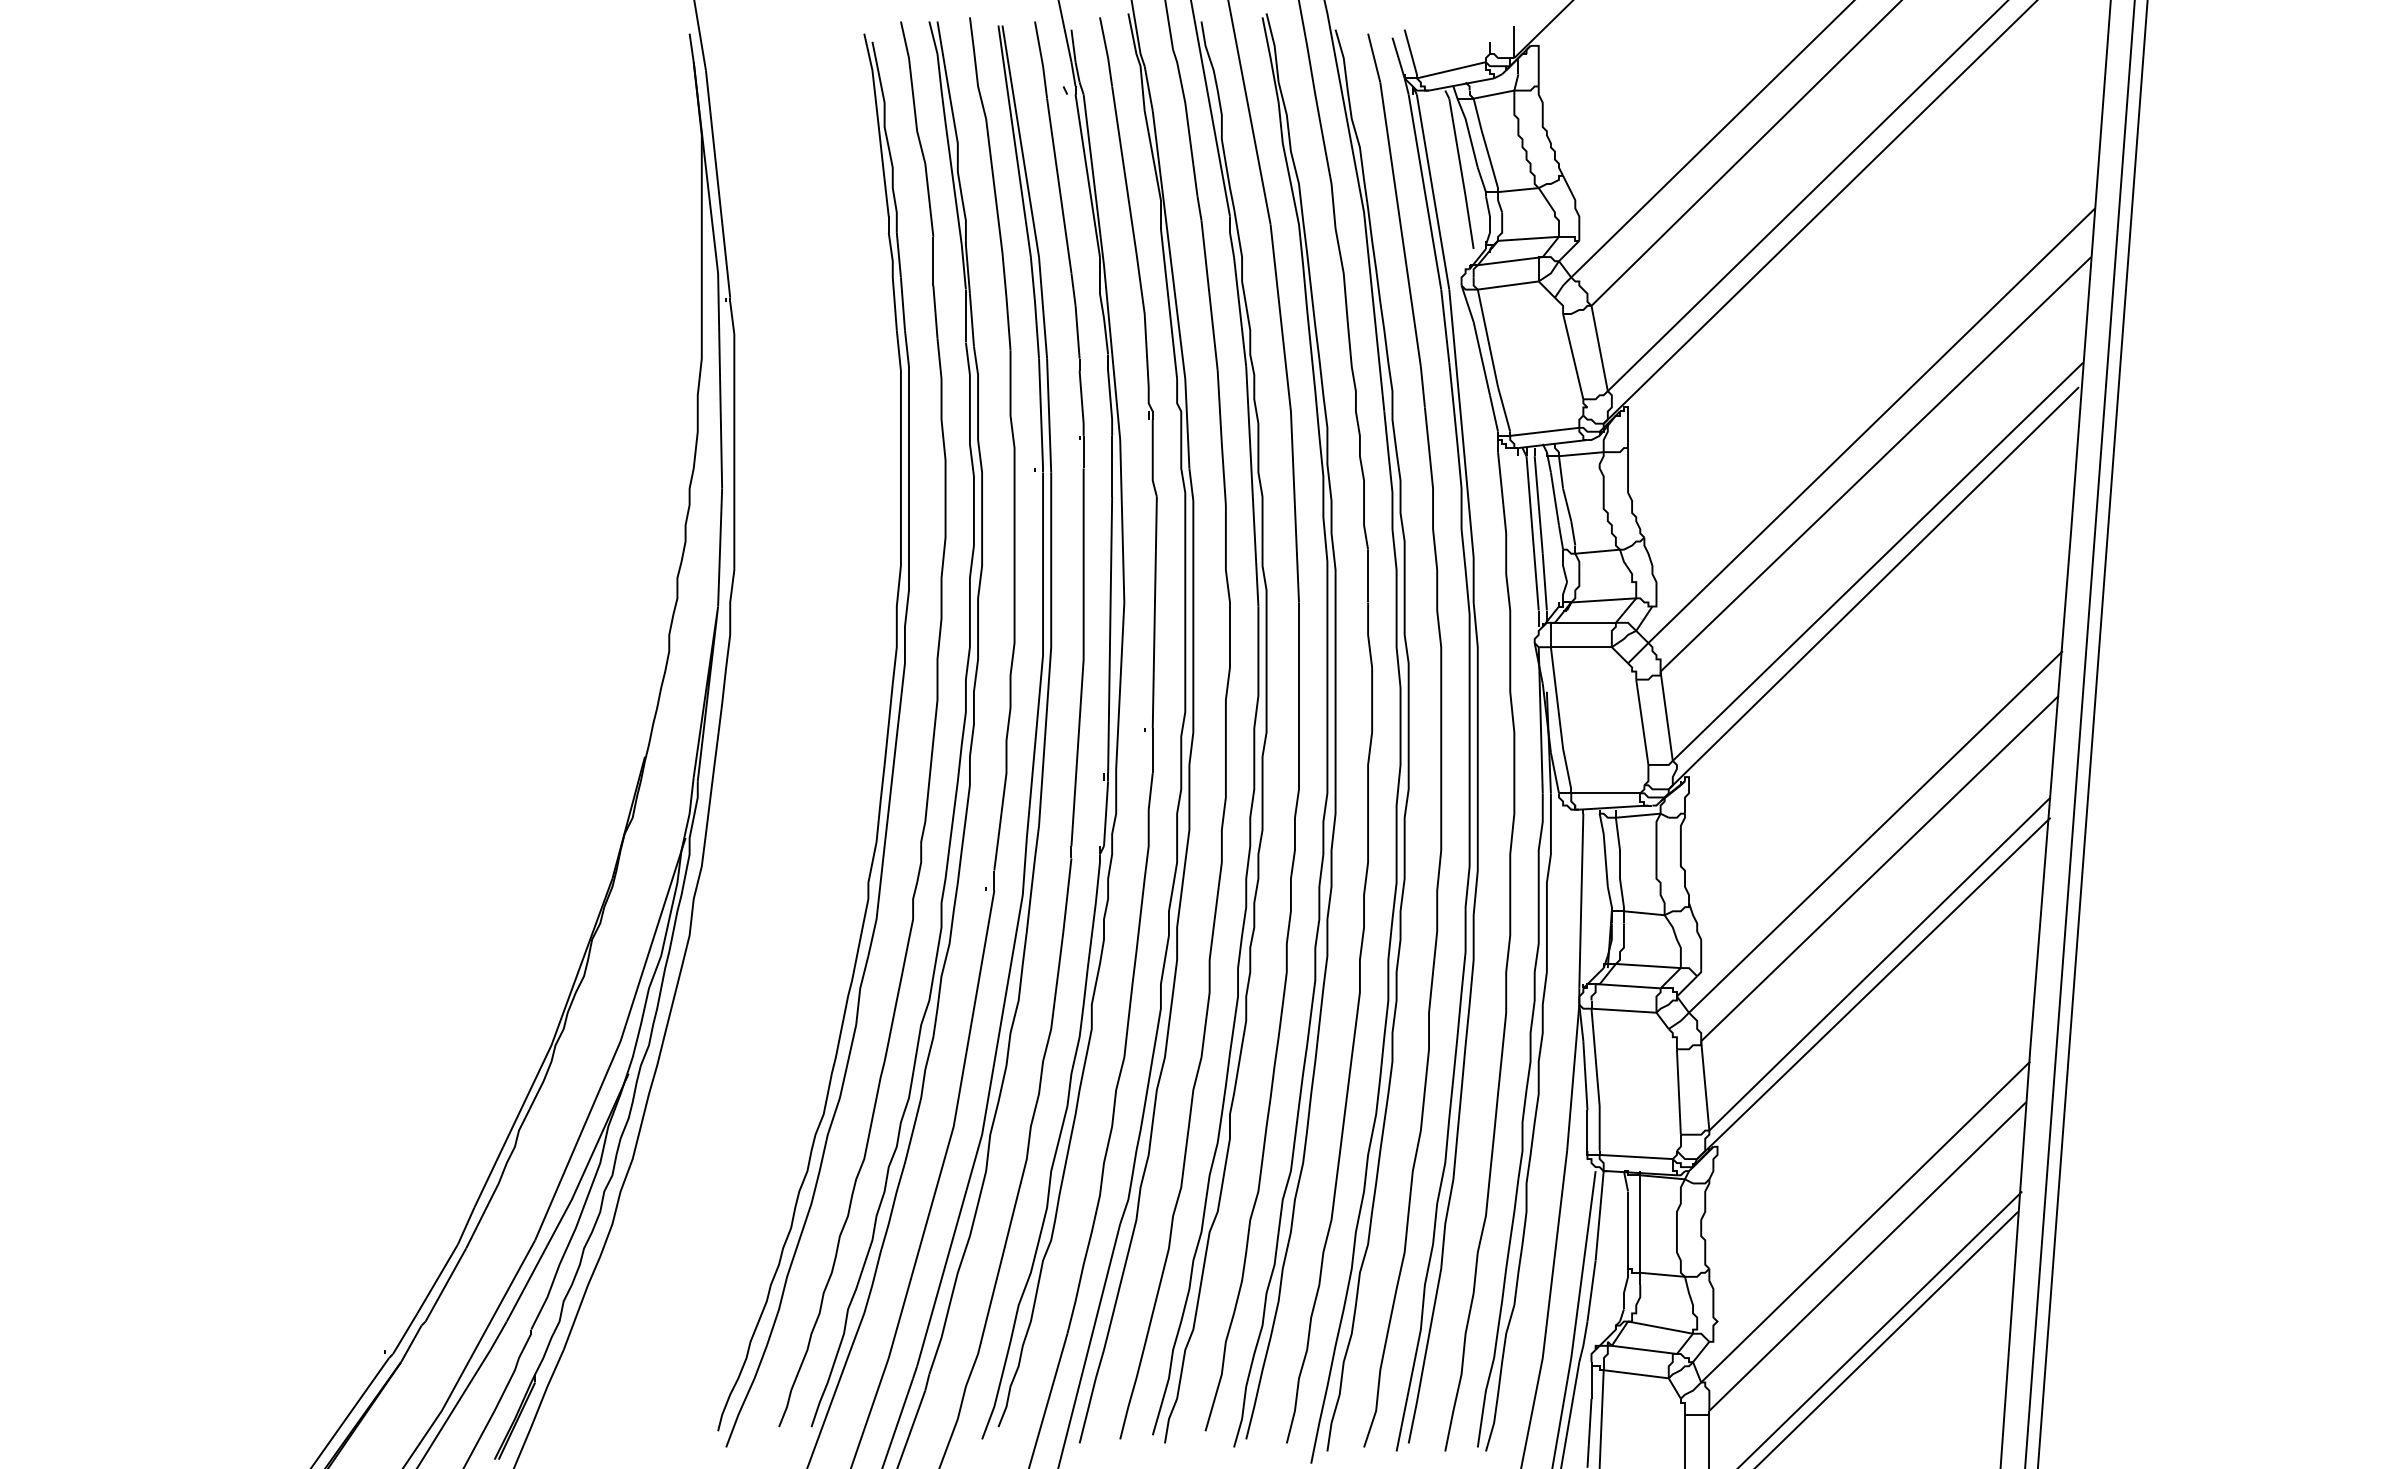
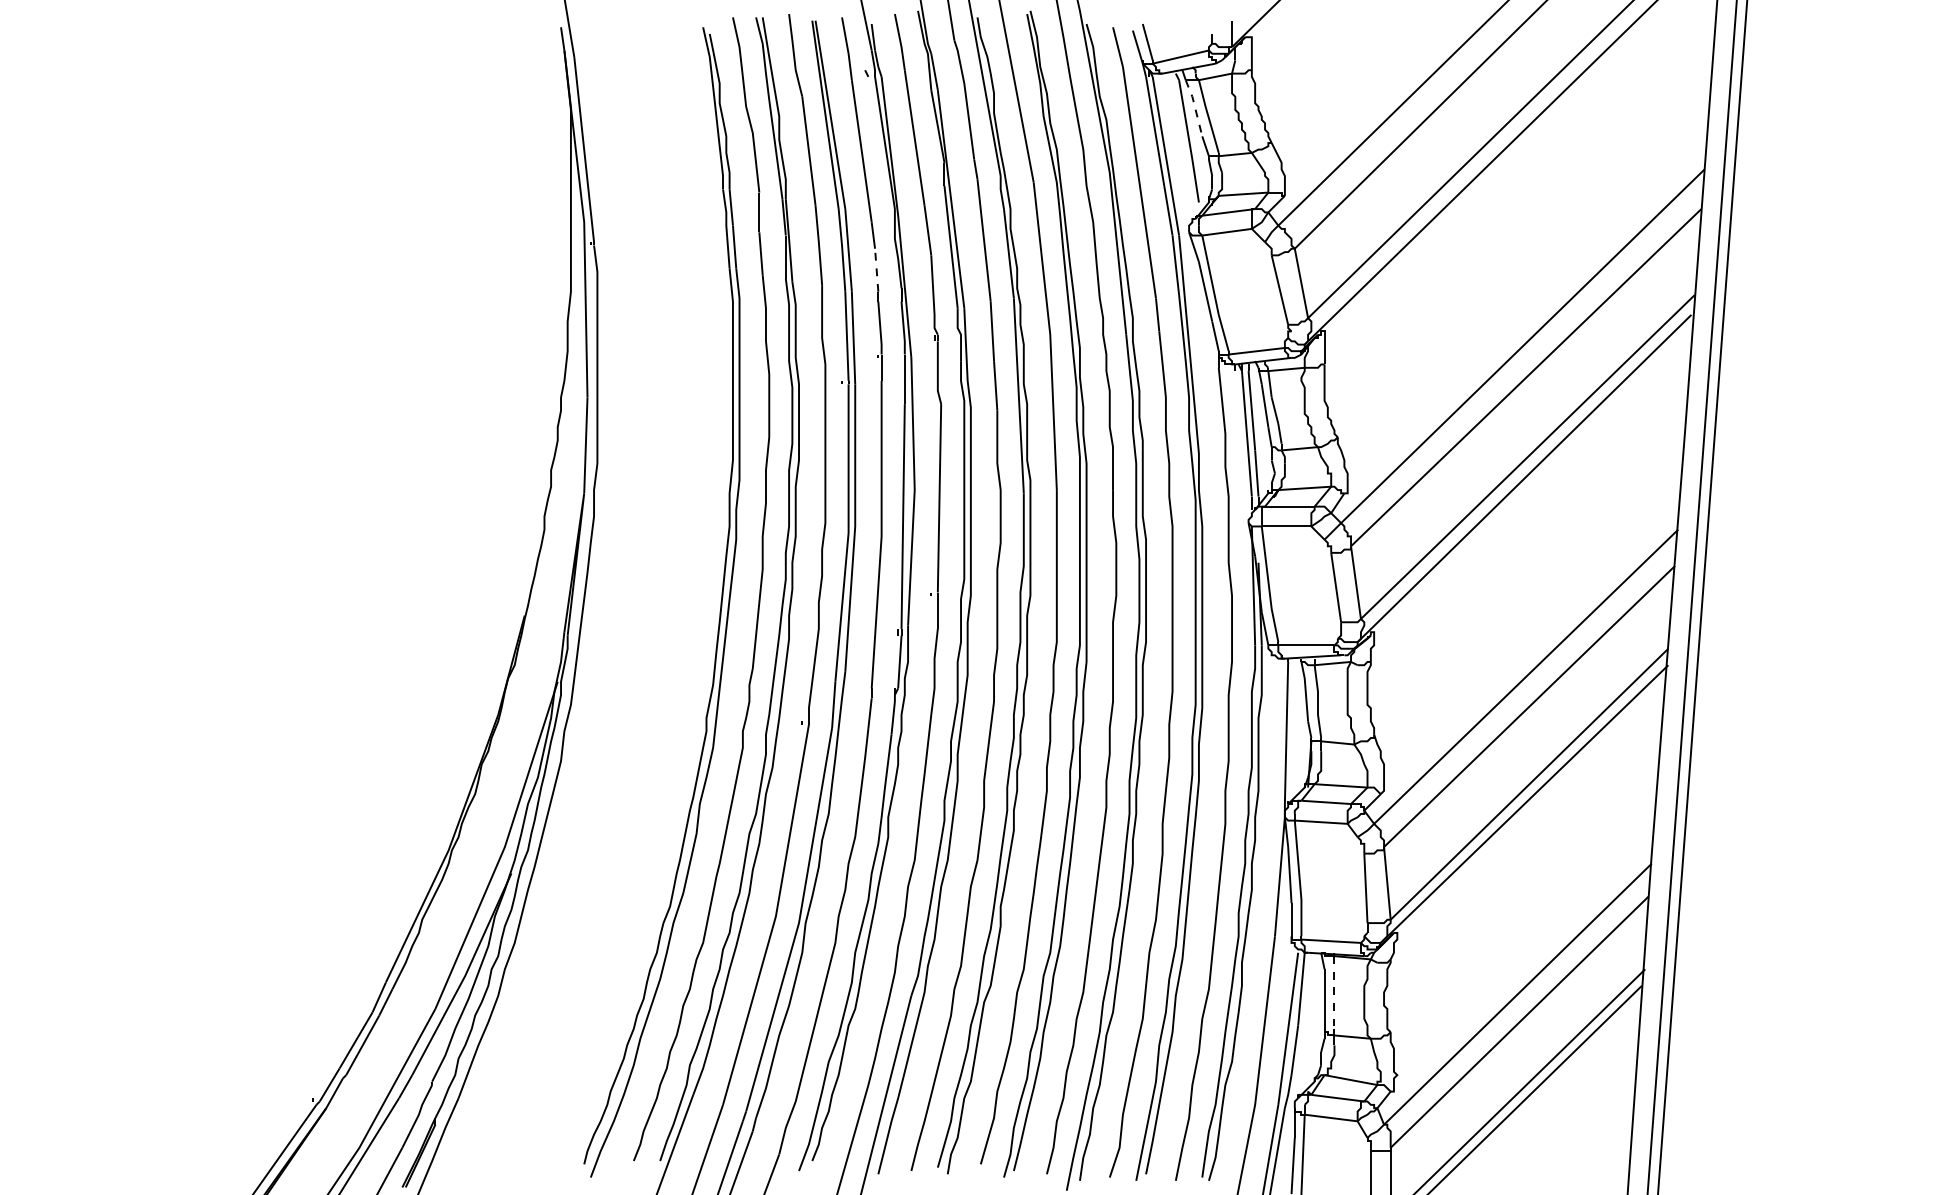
line: (1468, 132) -> (1194, 107), solid -> dashed
line: (1077, 332) -> (876, 270), solid -> dashed
line: (1640, 1219) -> (1334, 992), solid -> dashed

